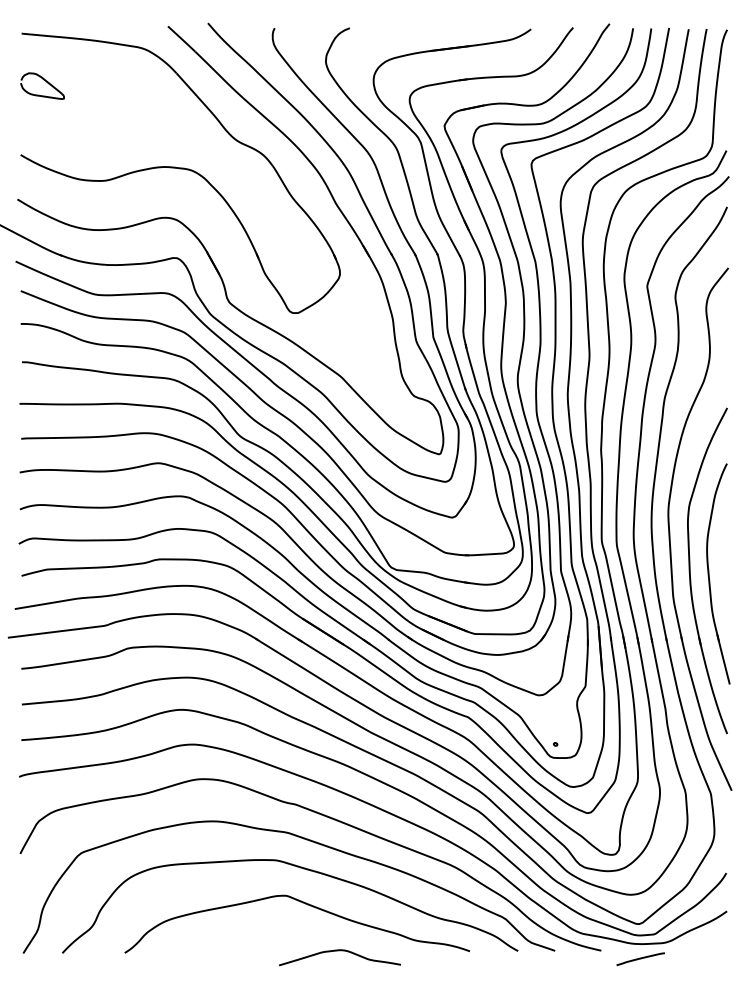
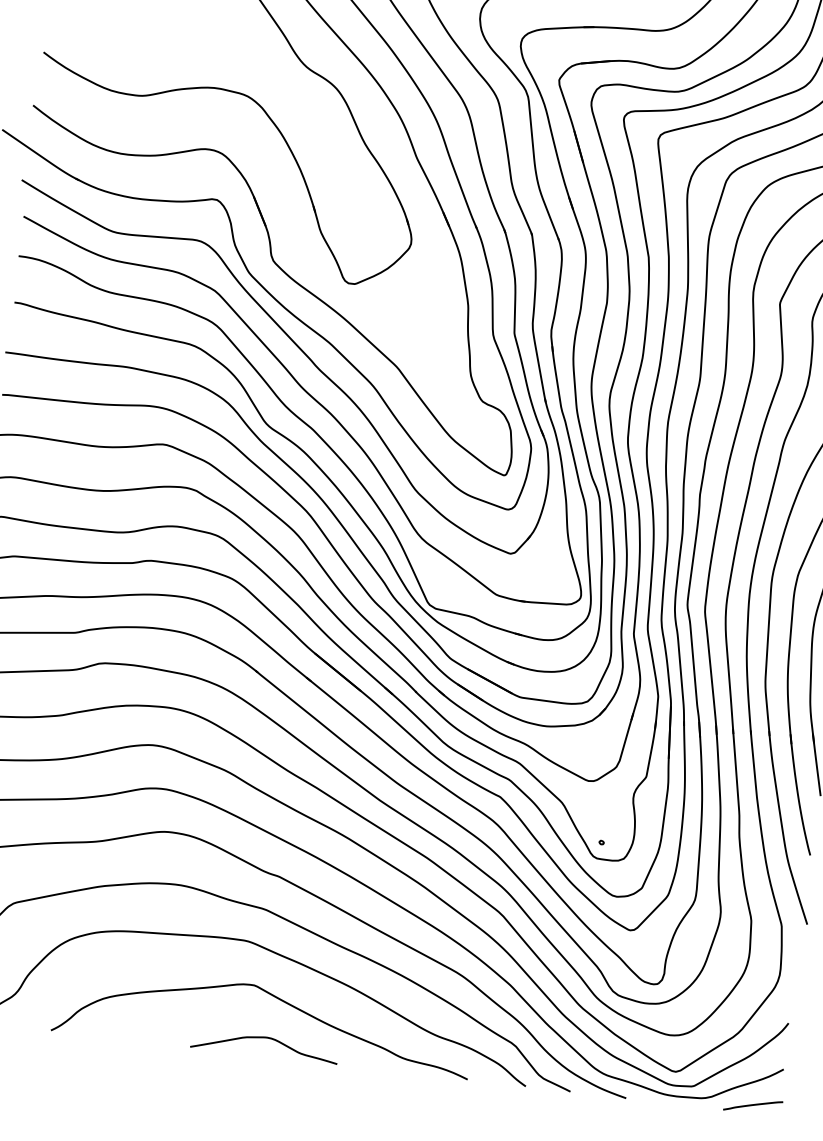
curve: (339, 951) -> (265, 1039), moved
line: (640, 958) -> (752, 1105), moved

